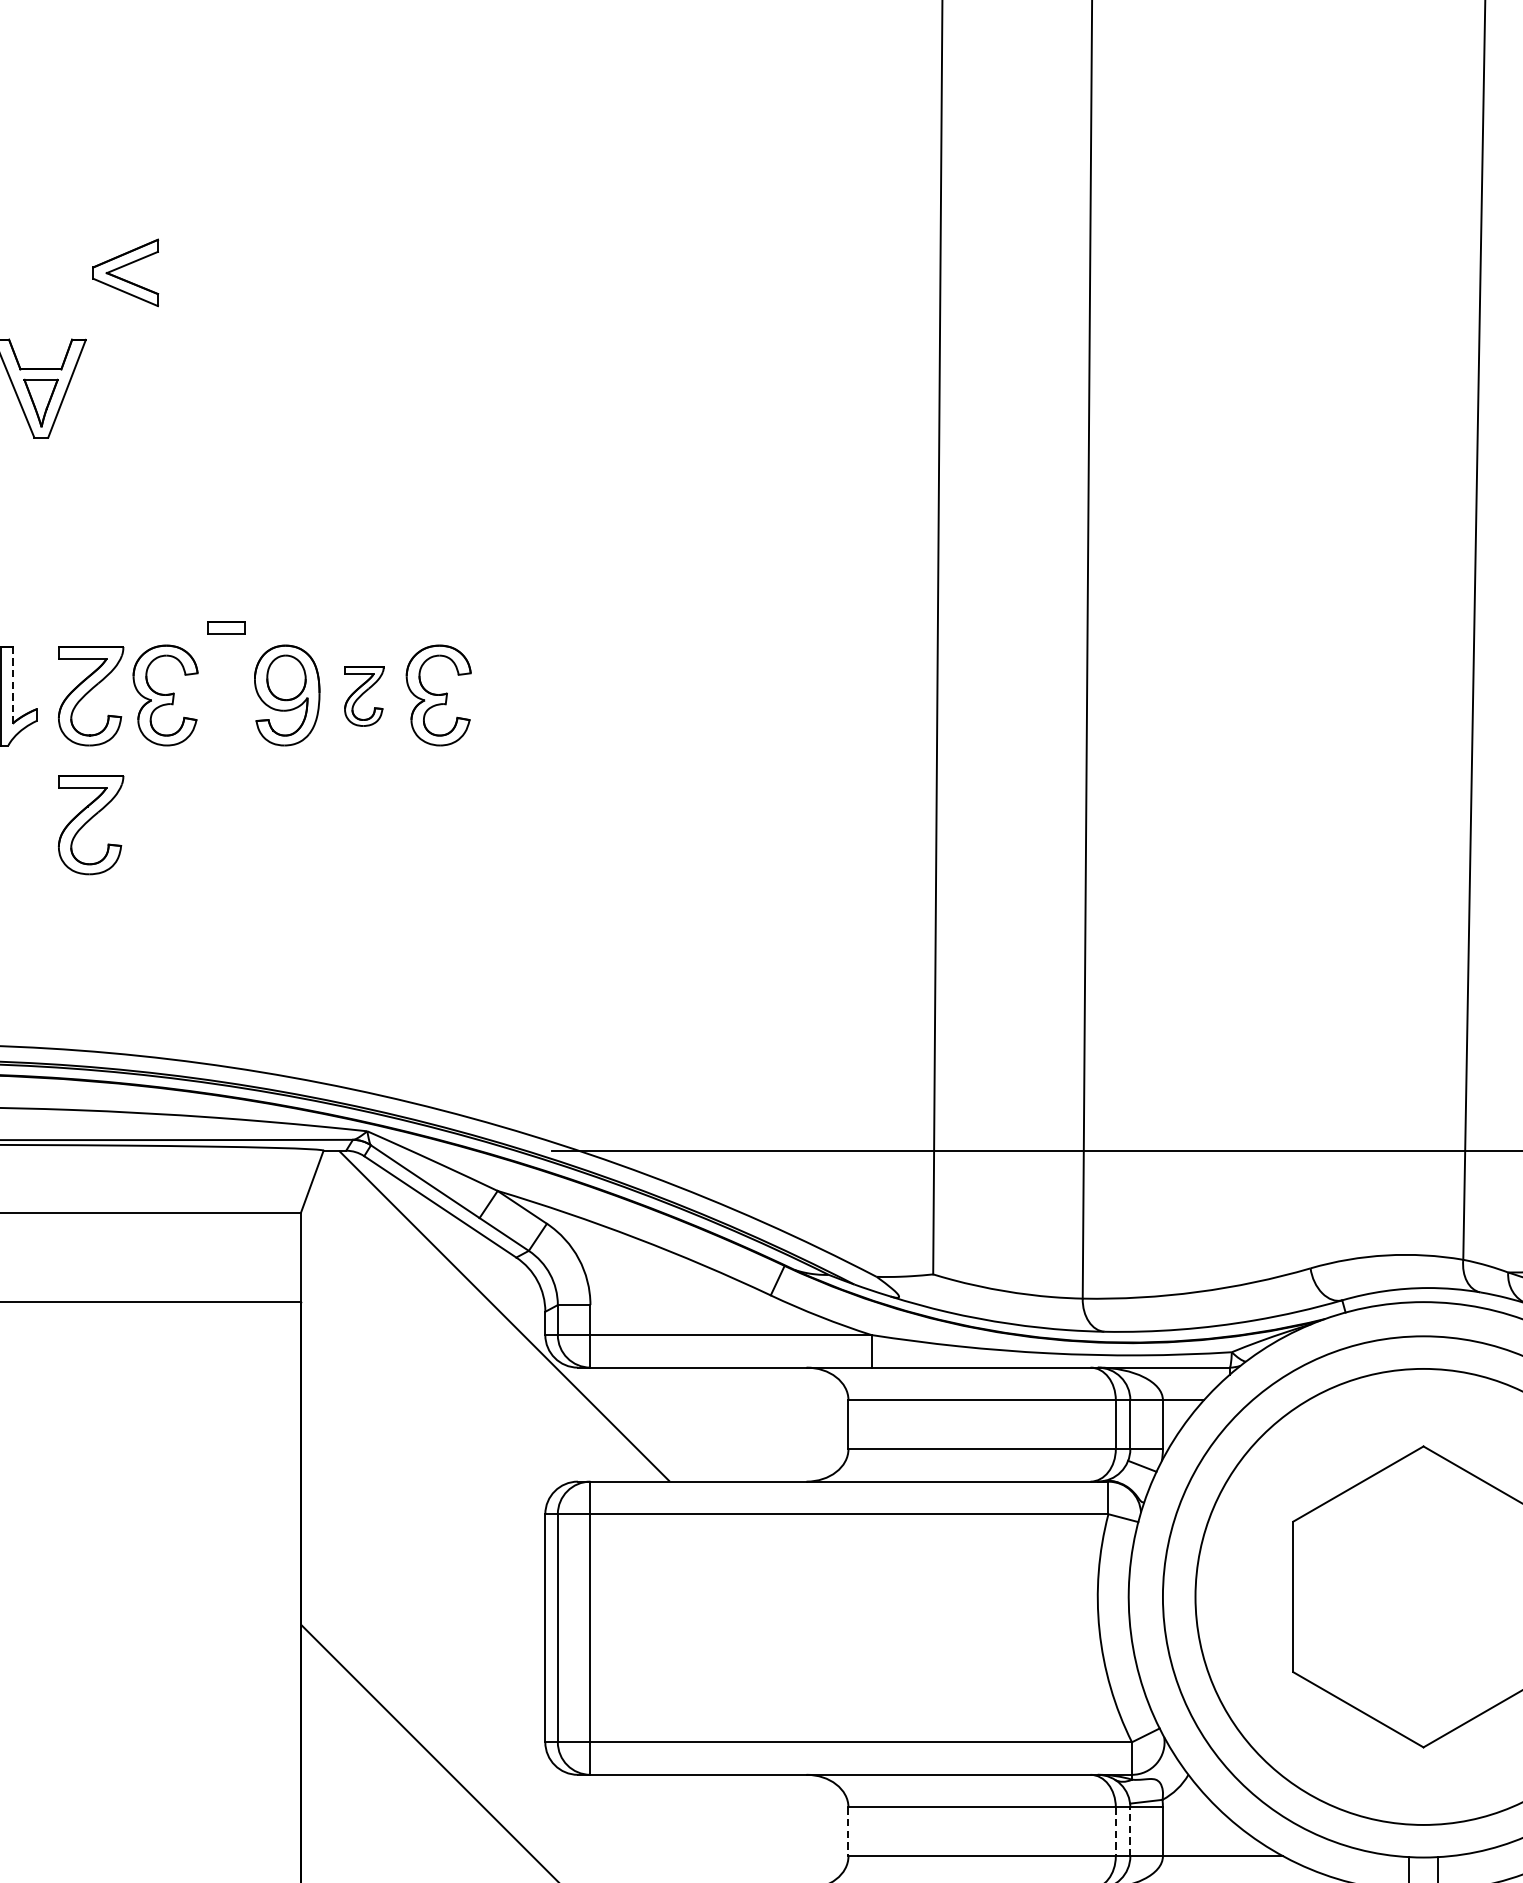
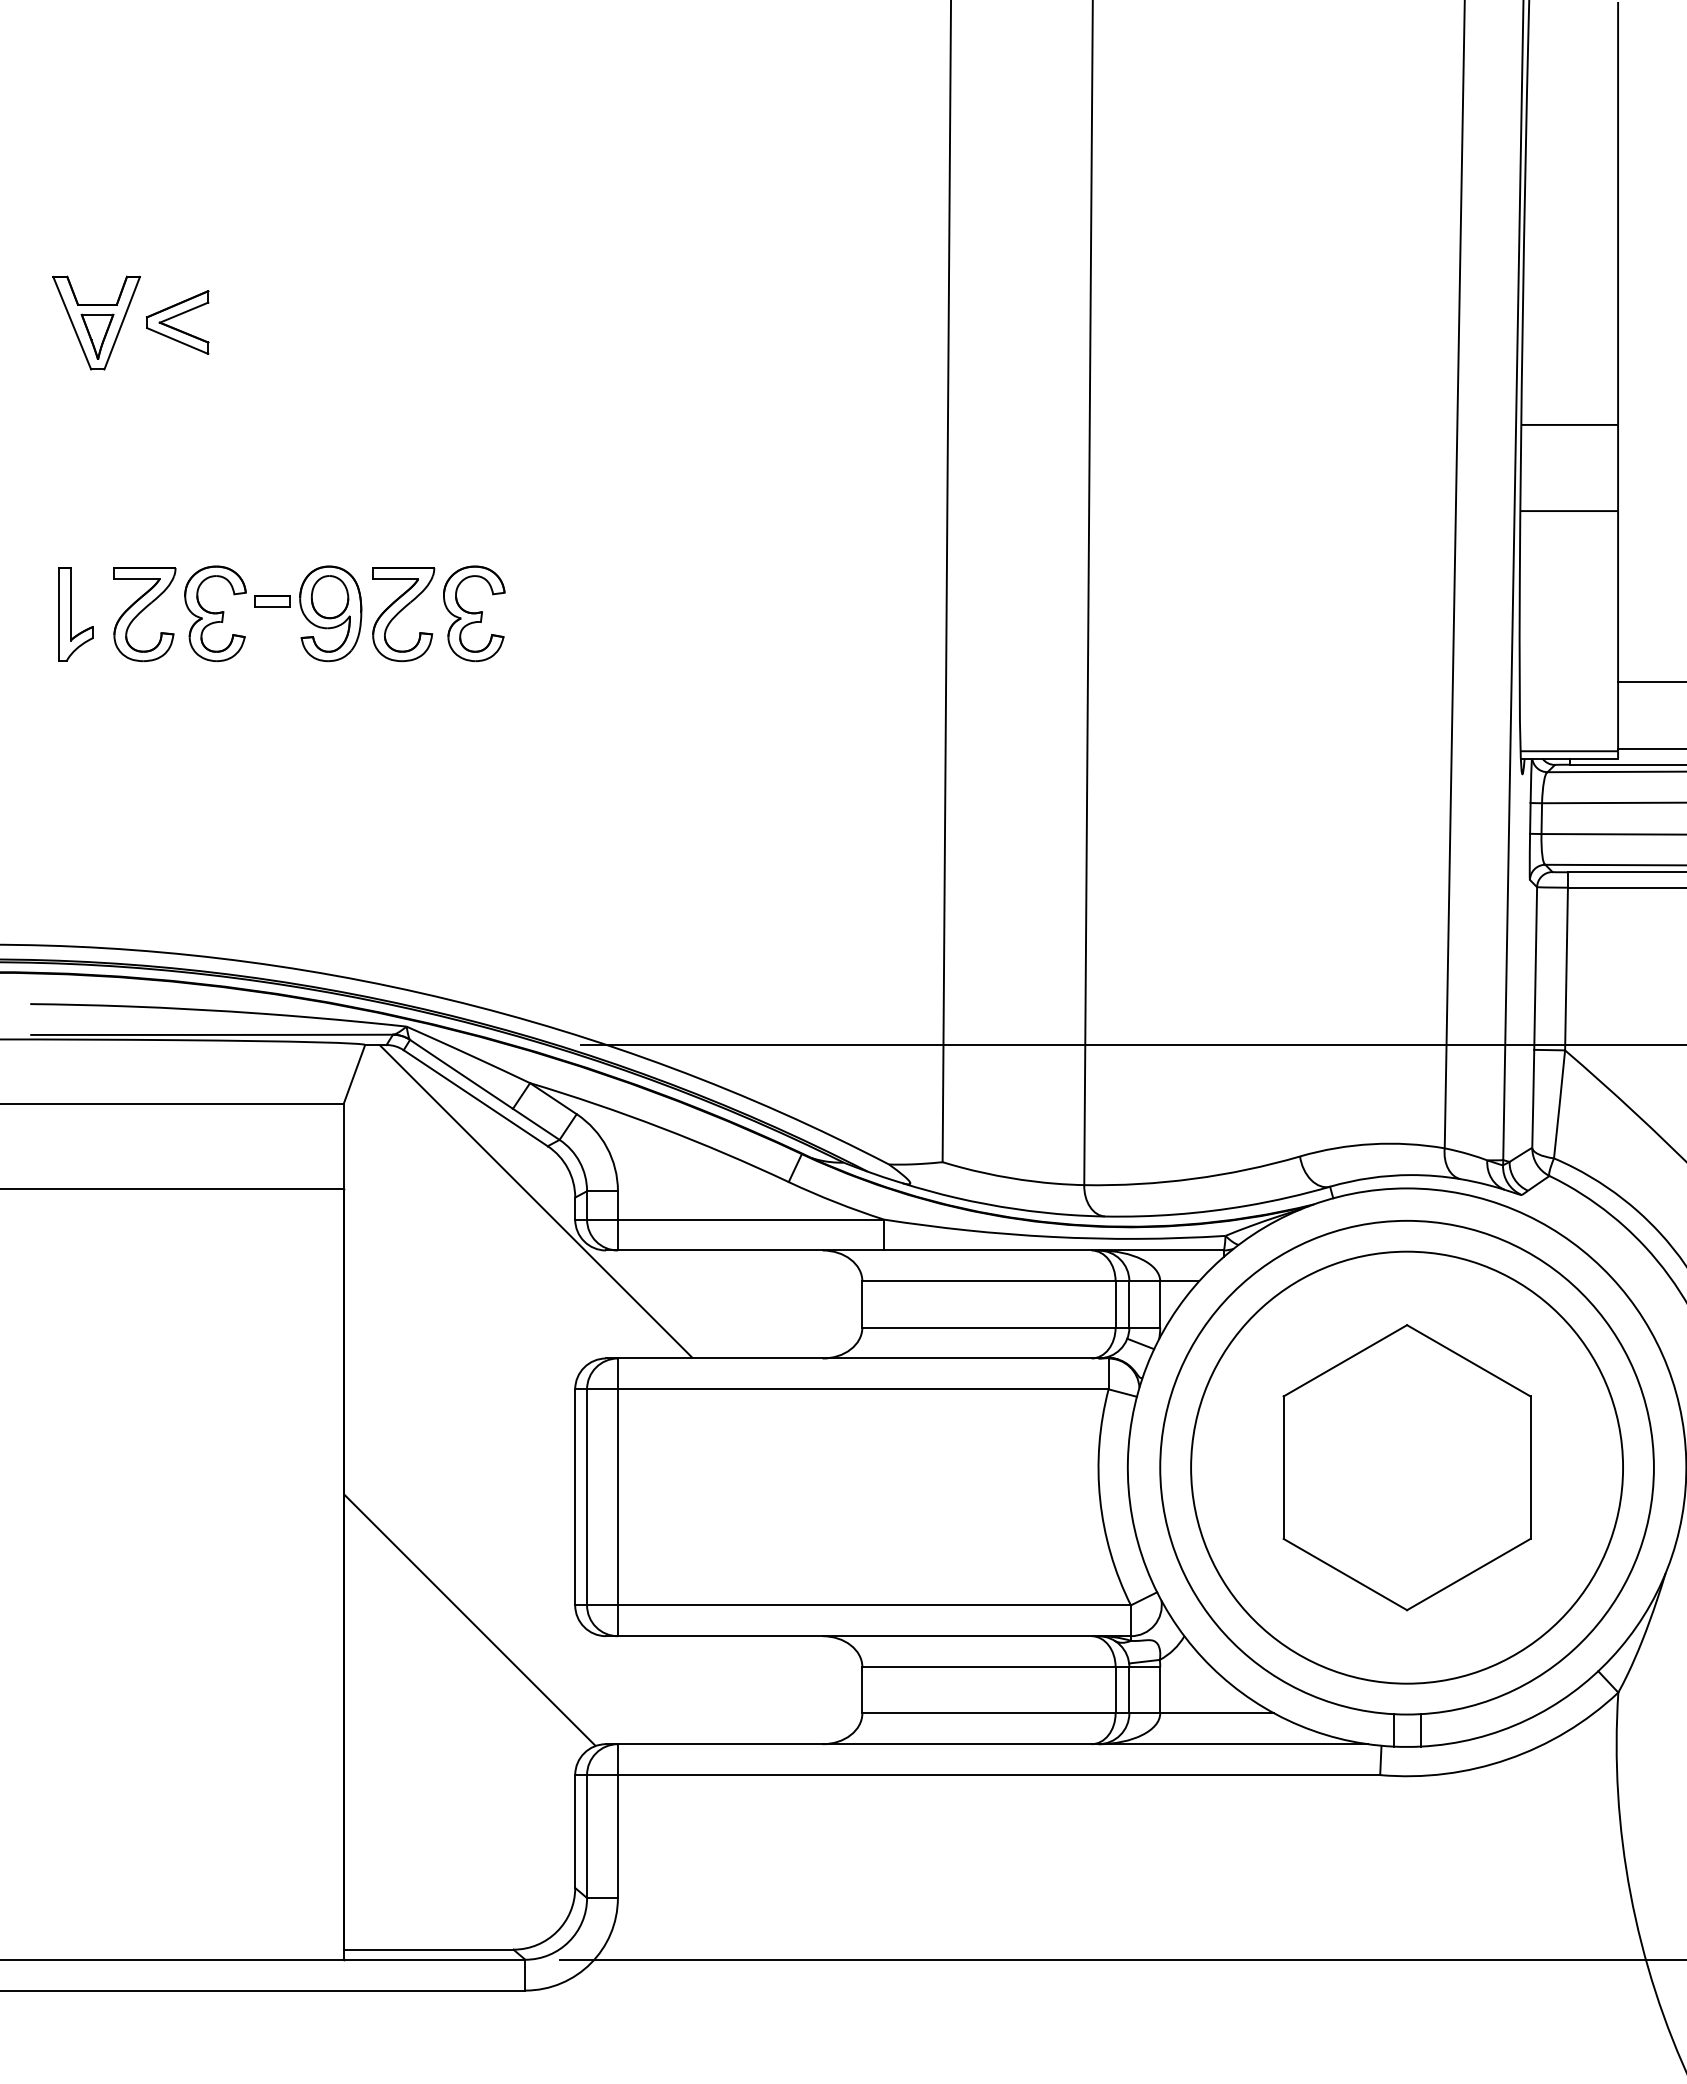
part: (125, 272) -> (177, 322), moved
part: (225, 627) -> (272, 601), moved
line: (12, 684) -> (70, 603), dashed -> solid
part: (364, 696) -> (403, 614), size x1.67
part: (90, 825) -> (144, 736), removed
line: (1130, 1831) -> (1129, 1689), dashed -> solid
line: (848, 1832) -> (862, 1690), dashed -> solid
line: (1115, 1832) -> (1115, 1690), dashed -> solid

